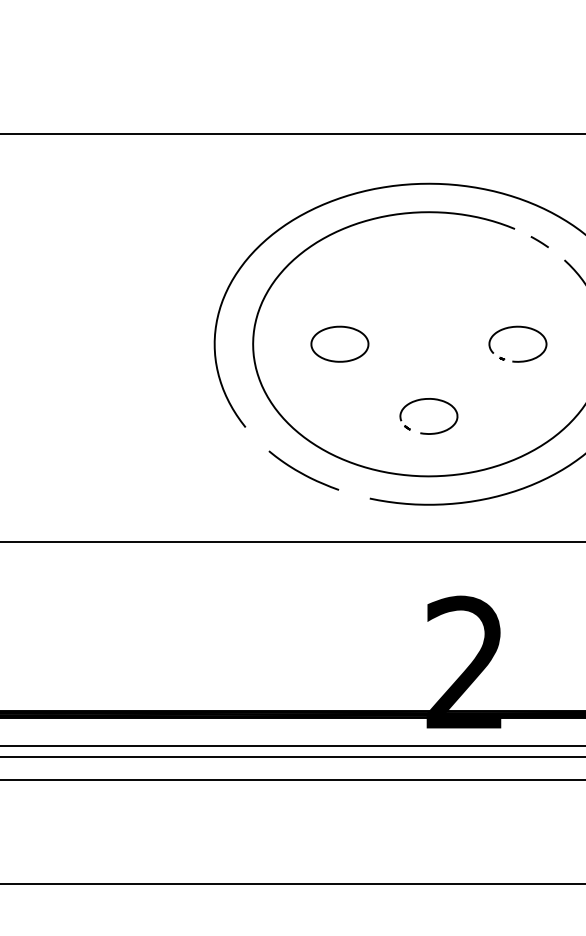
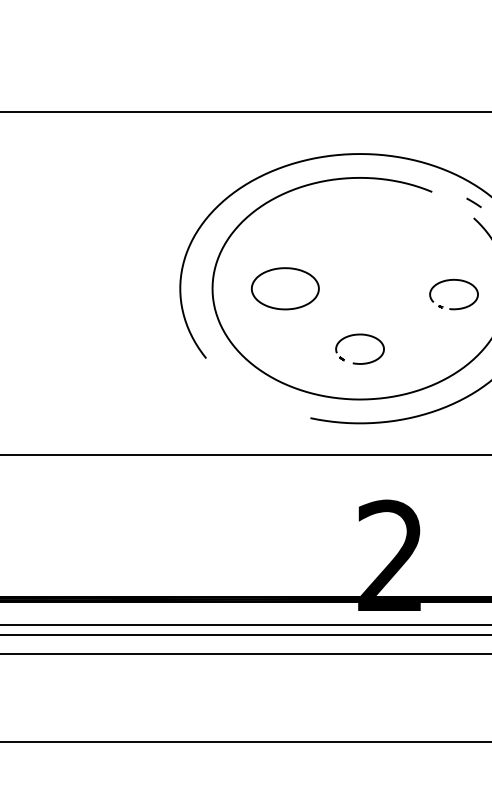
line: (539, 241) -> (473, 202), moved
part: (517, 327) -> (453, 280), moved
part: (339, 343) -> (285, 288), size x1.4
curve: (302, 472) -> (253, 396), removed

